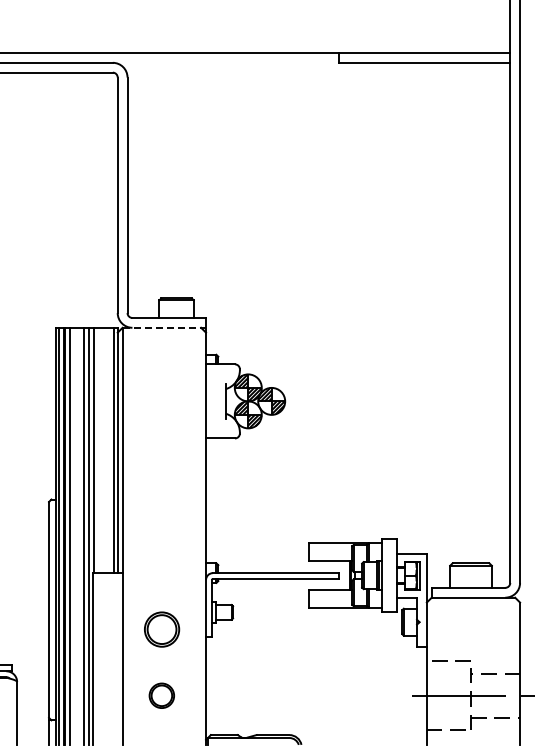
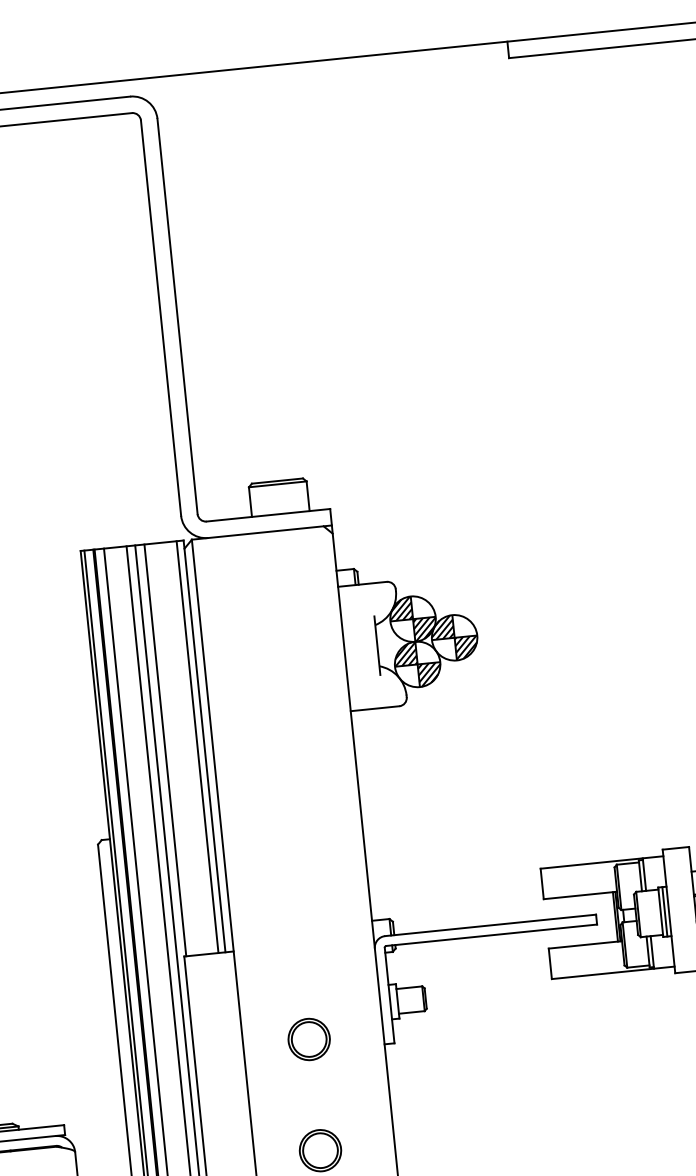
line: (164, 327) -> (262, 532), dashed -> solid
part: (161, 629) -> (308, 1039), size x0.71

